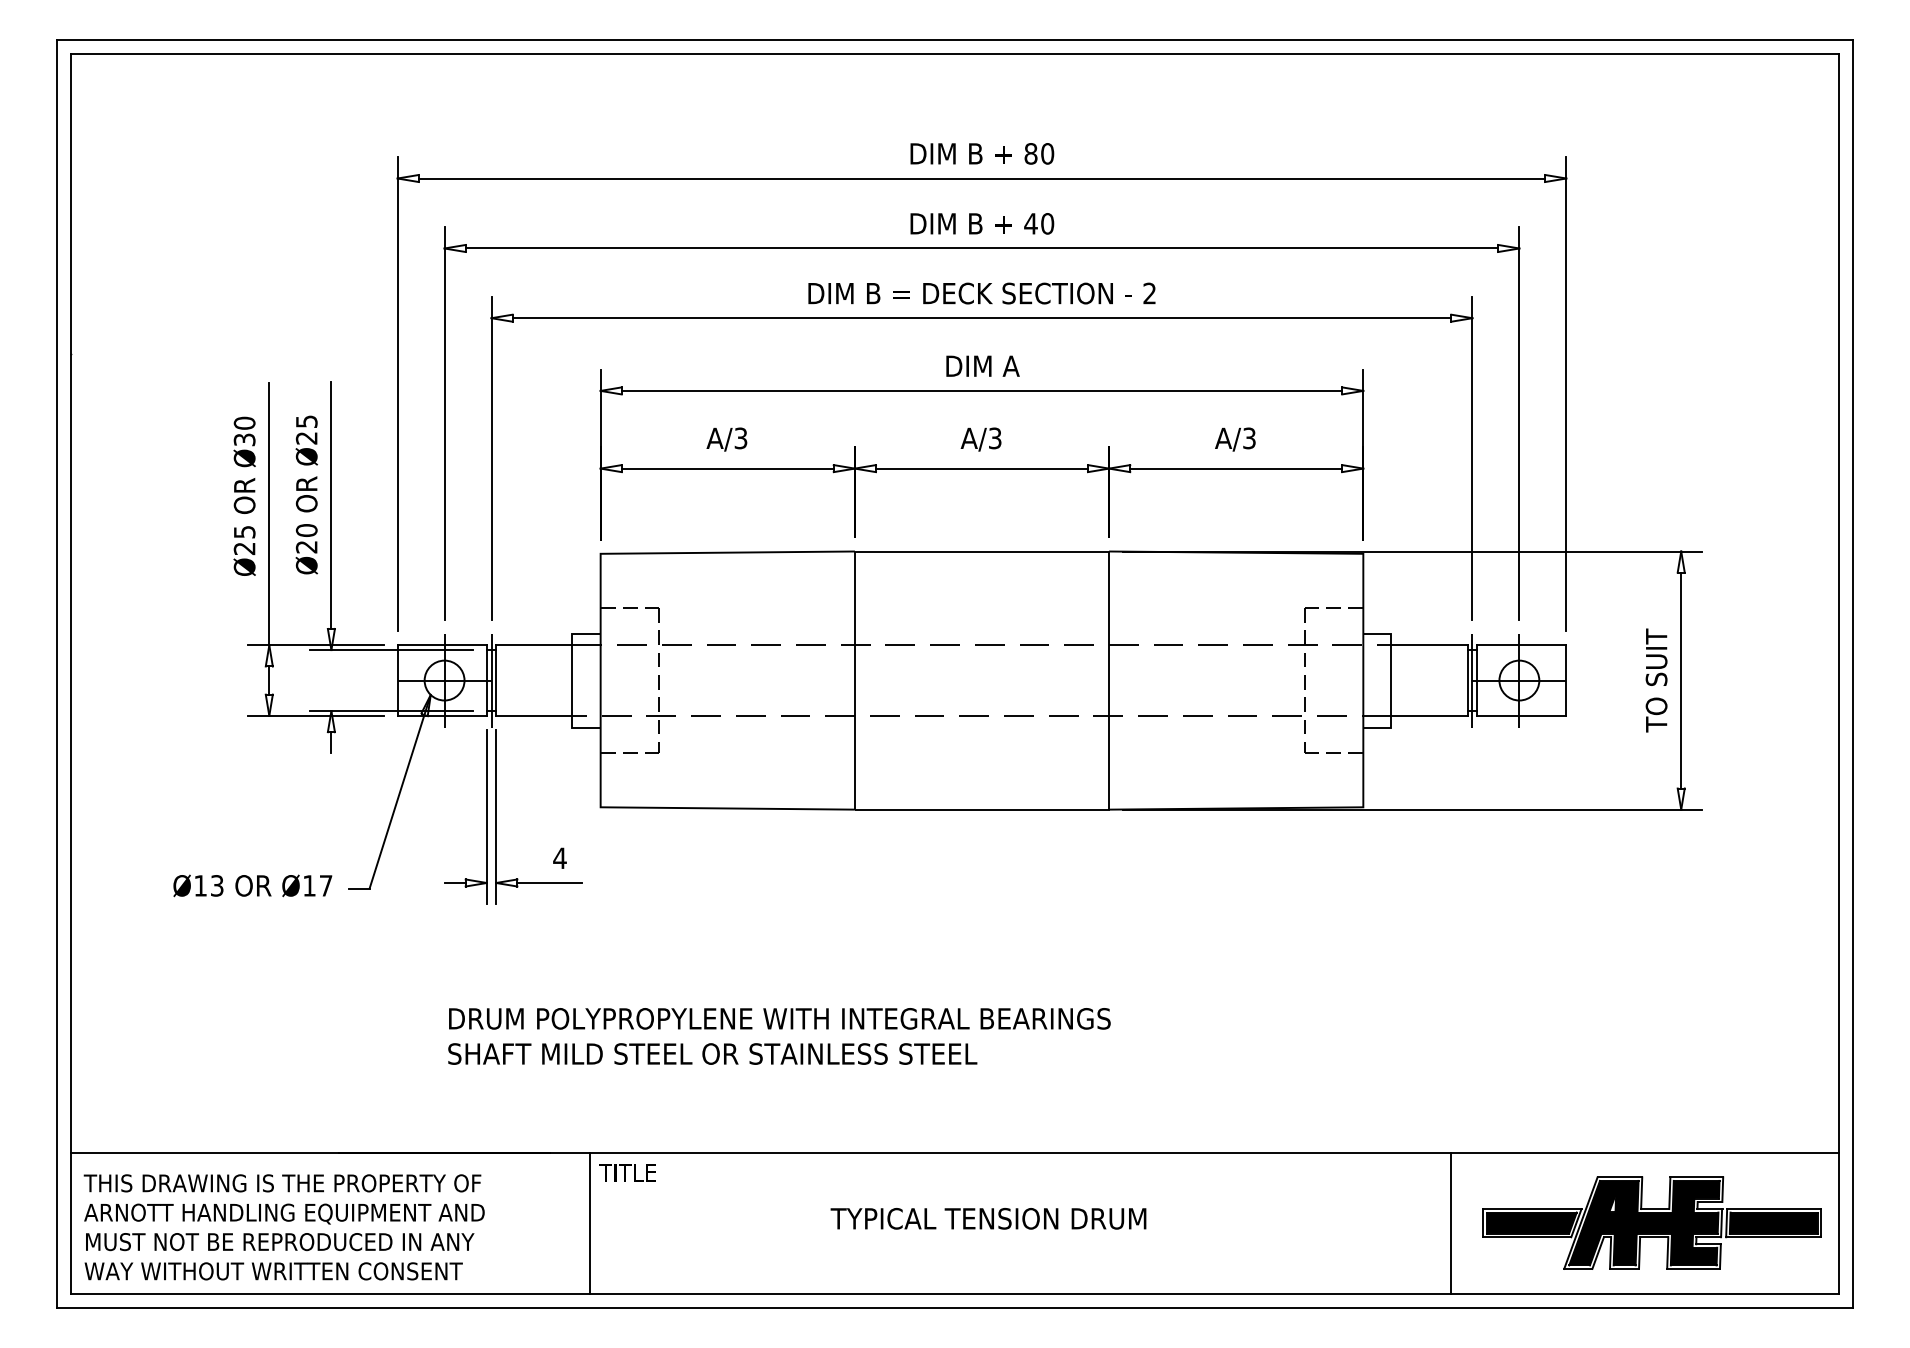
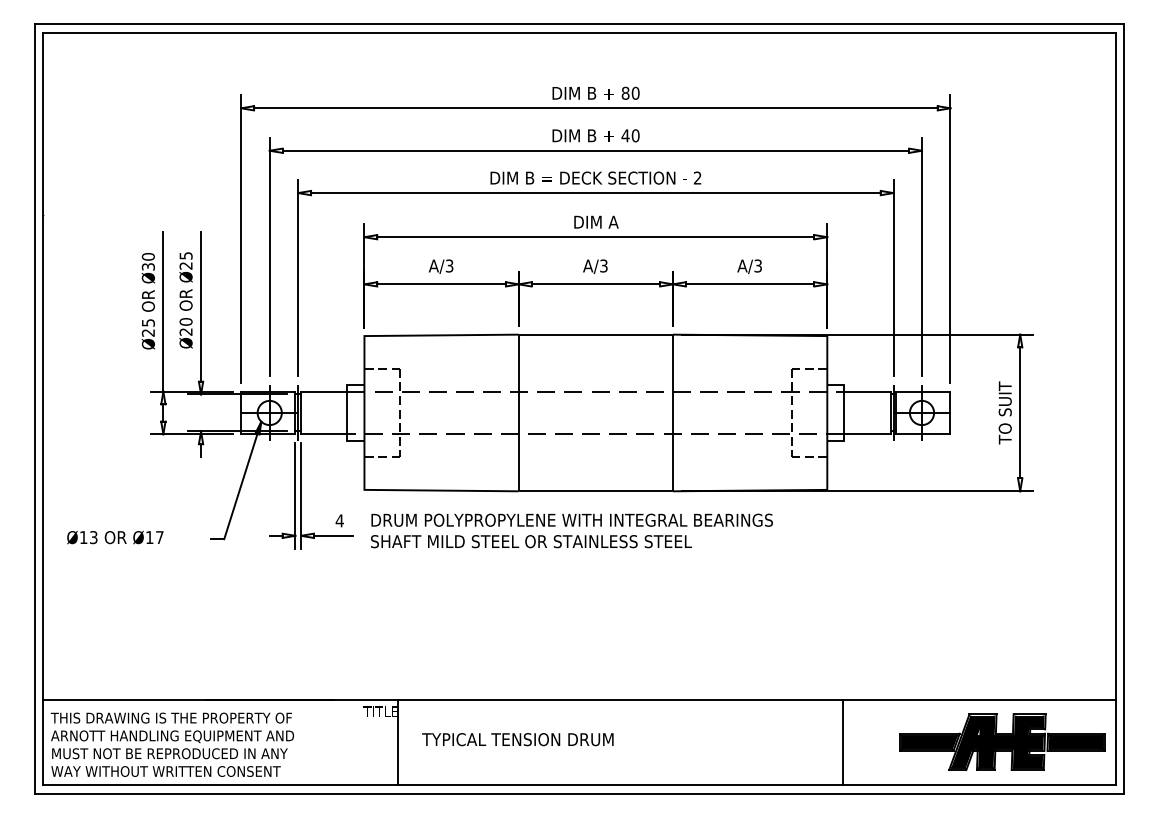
text: (253, 885) -> (115, 537), moved
text: (778, 1035) -> (571, 530), moved
text: (987, 1218) -> (517, 739), moved
line: (589, 1221) -> (397, 741), moved
line: (1450, 1221) -> (842, 741), moved

